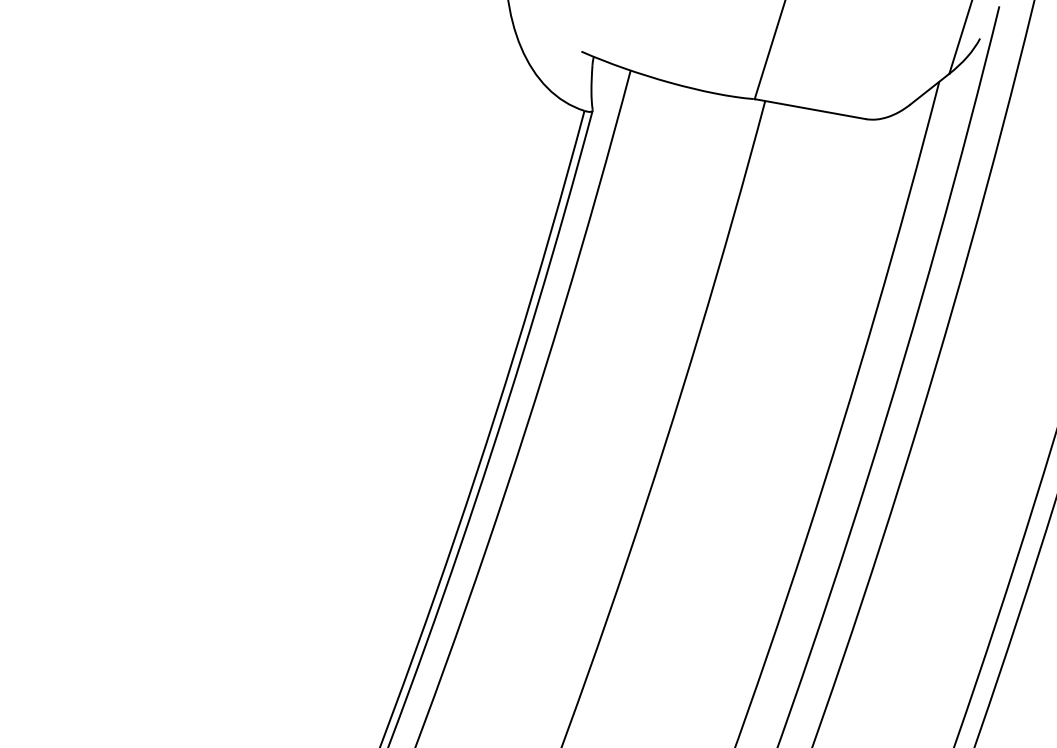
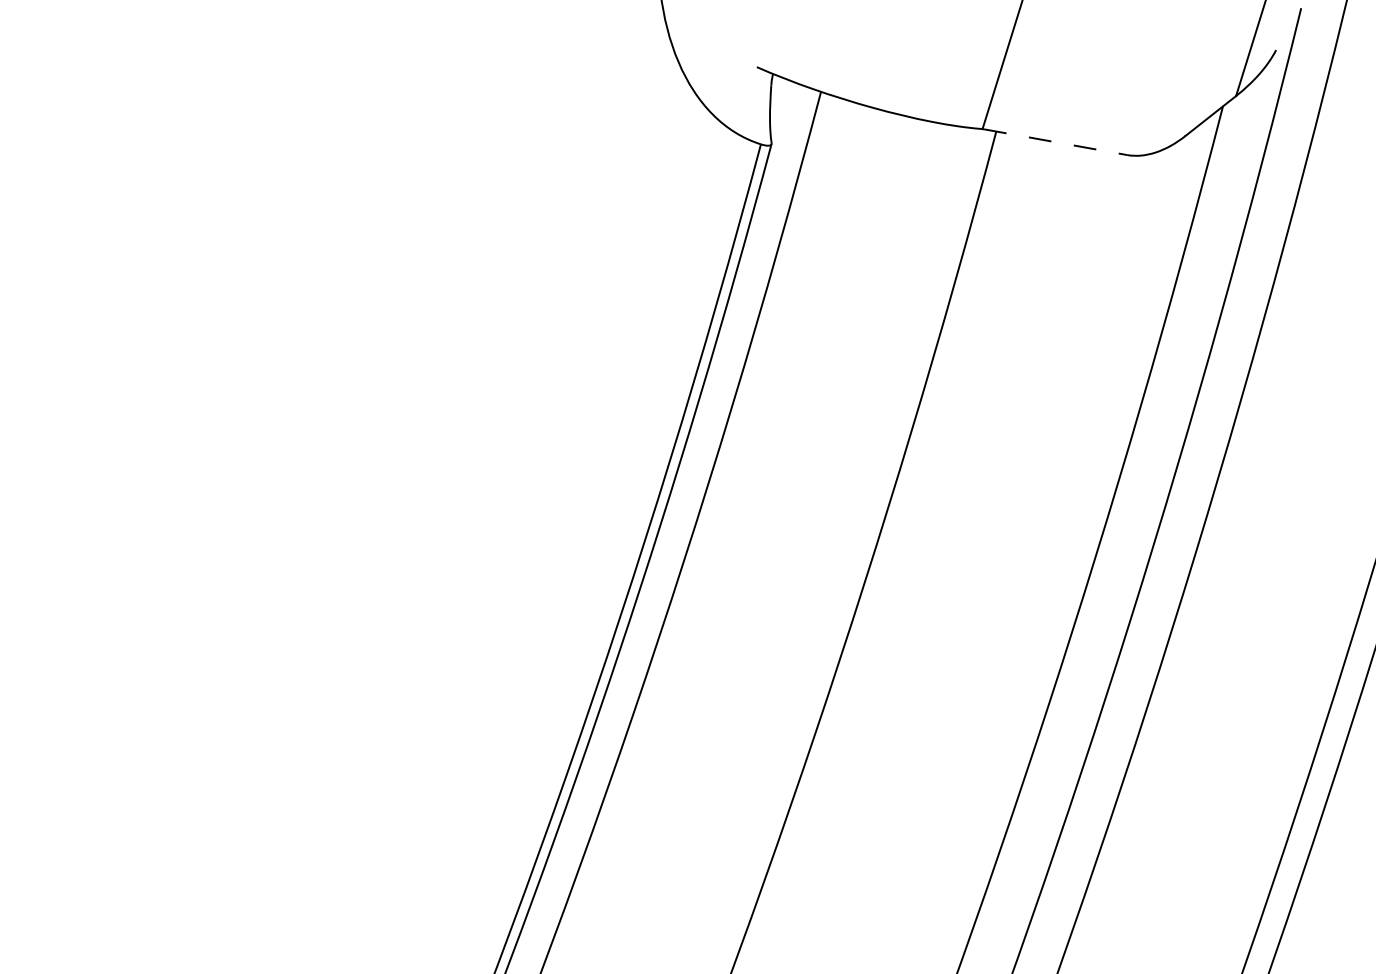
line: (810, 109) -> (1055, 142), solid -> dashed

